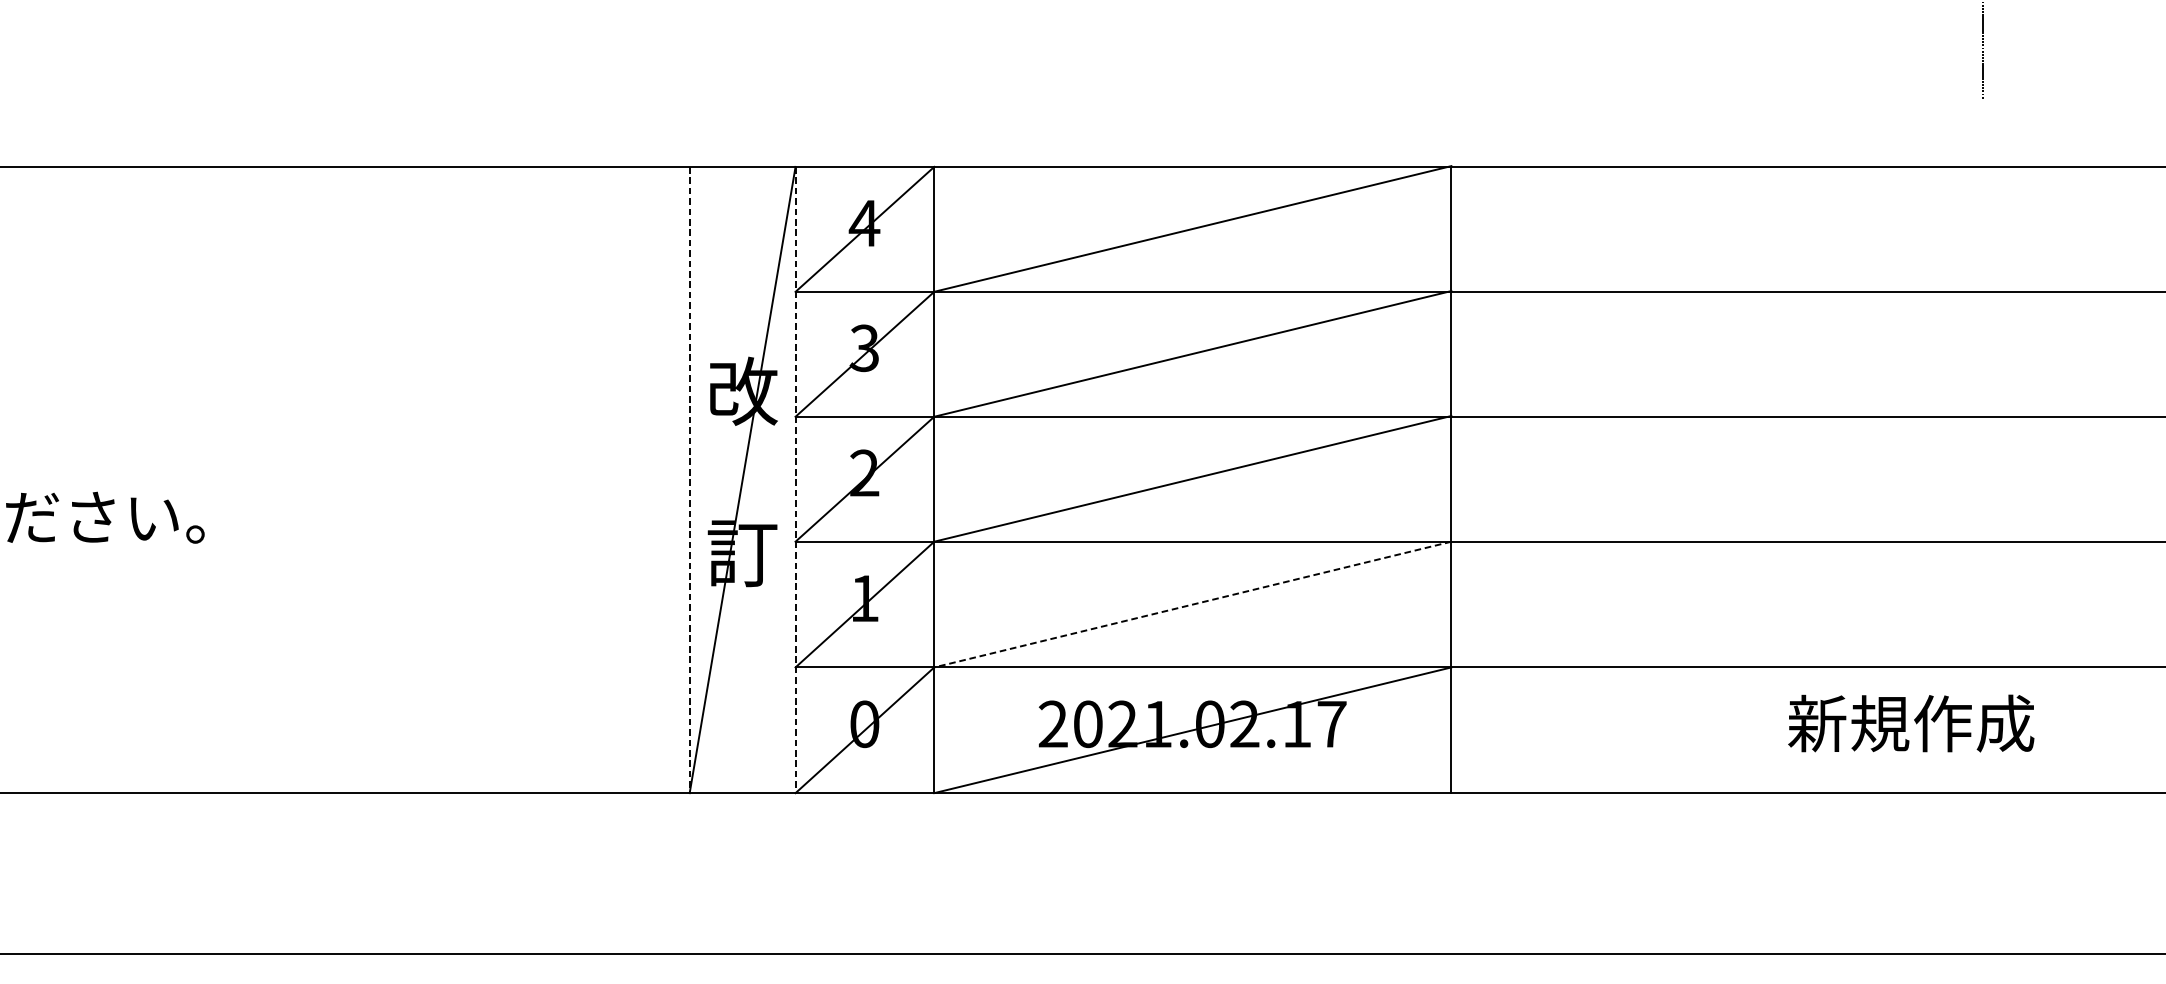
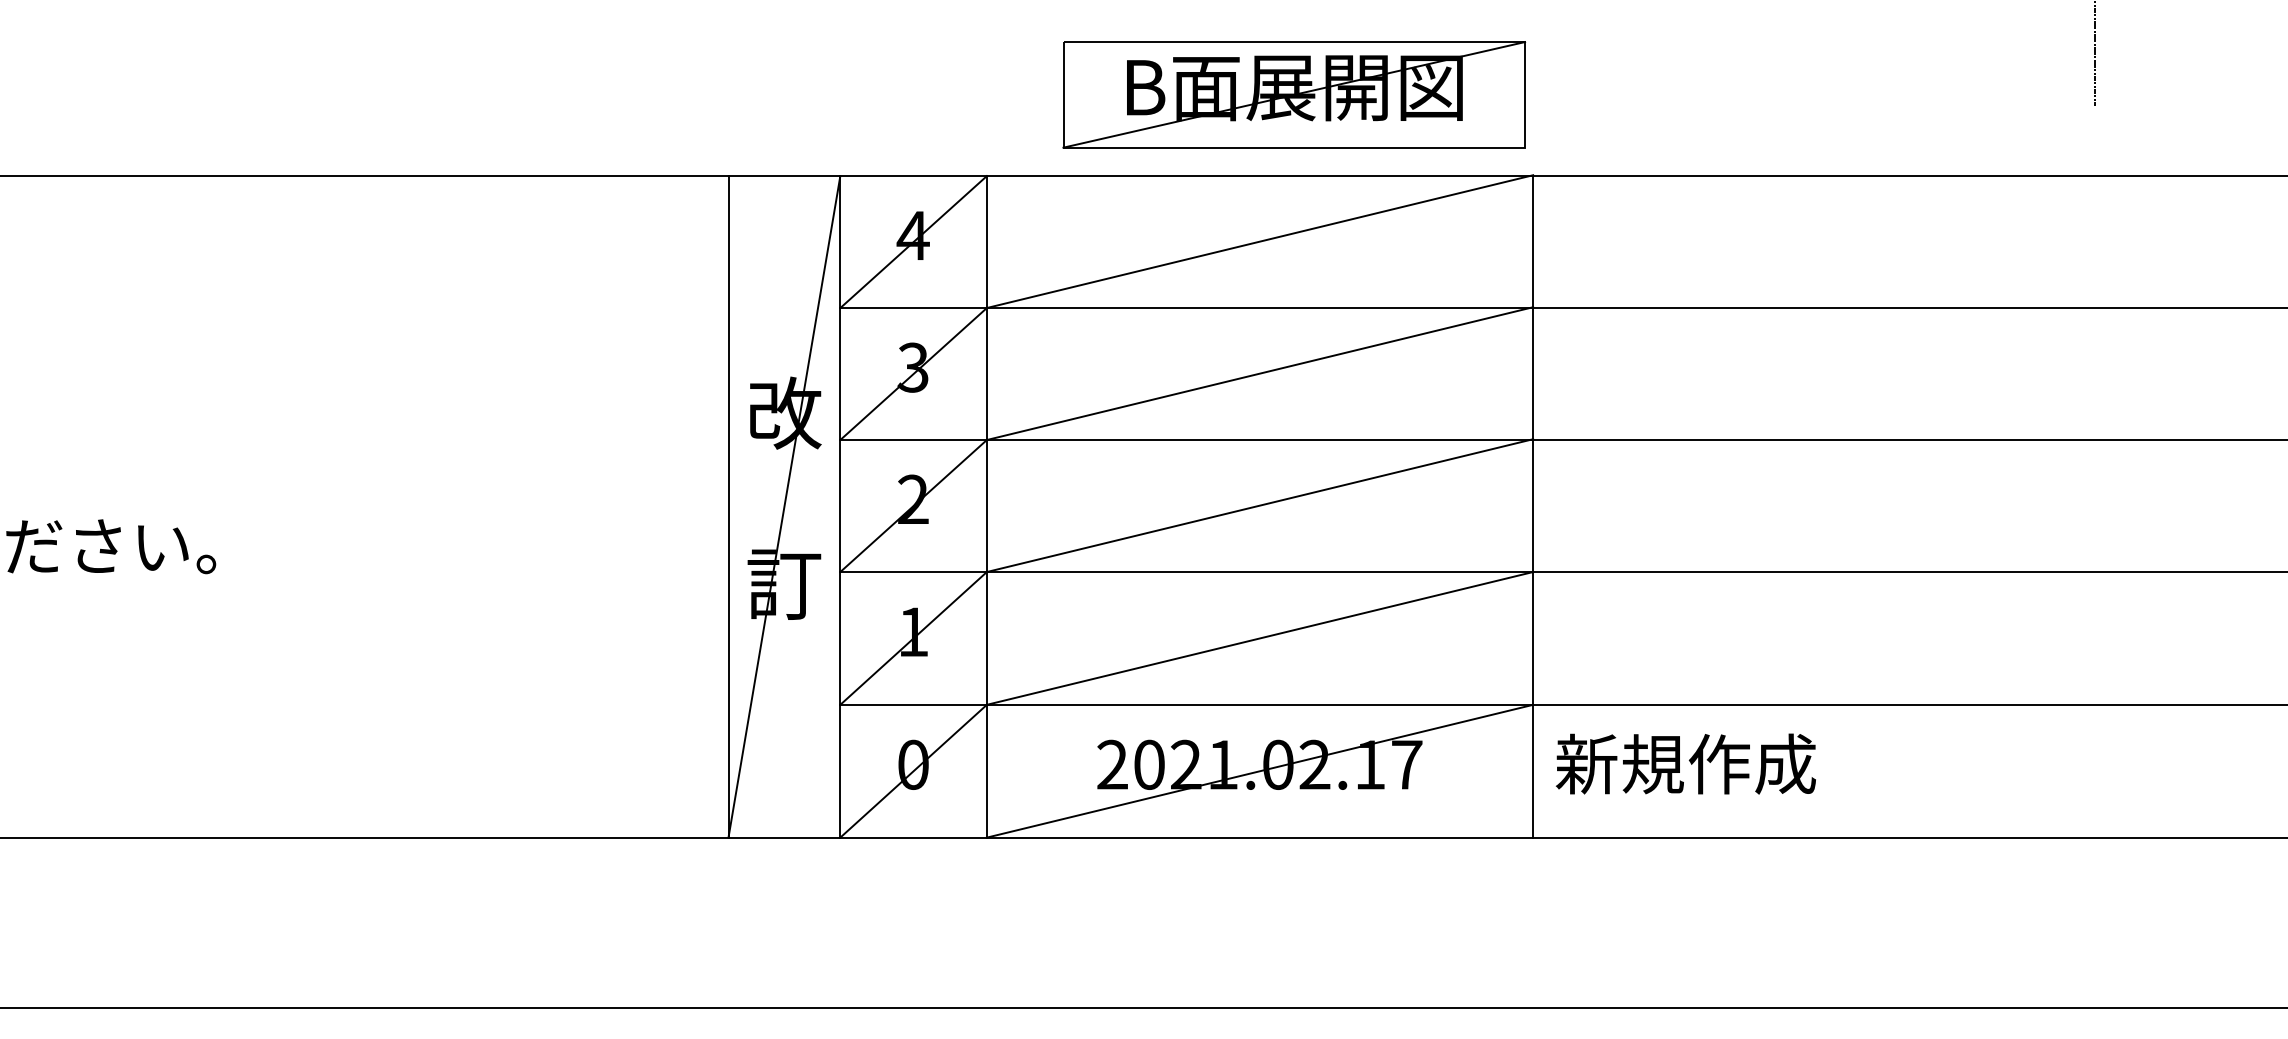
part: (1225, 89) -> (1294, 94), added
line: (689, 479) -> (728, 506), dashed -> solid
line: (795, 479) -> (840, 506), dashed -> solid
line: (1192, 604) -> (1259, 638), dashed -> solid
text: (1910, 722) -> (1685, 763), moved

